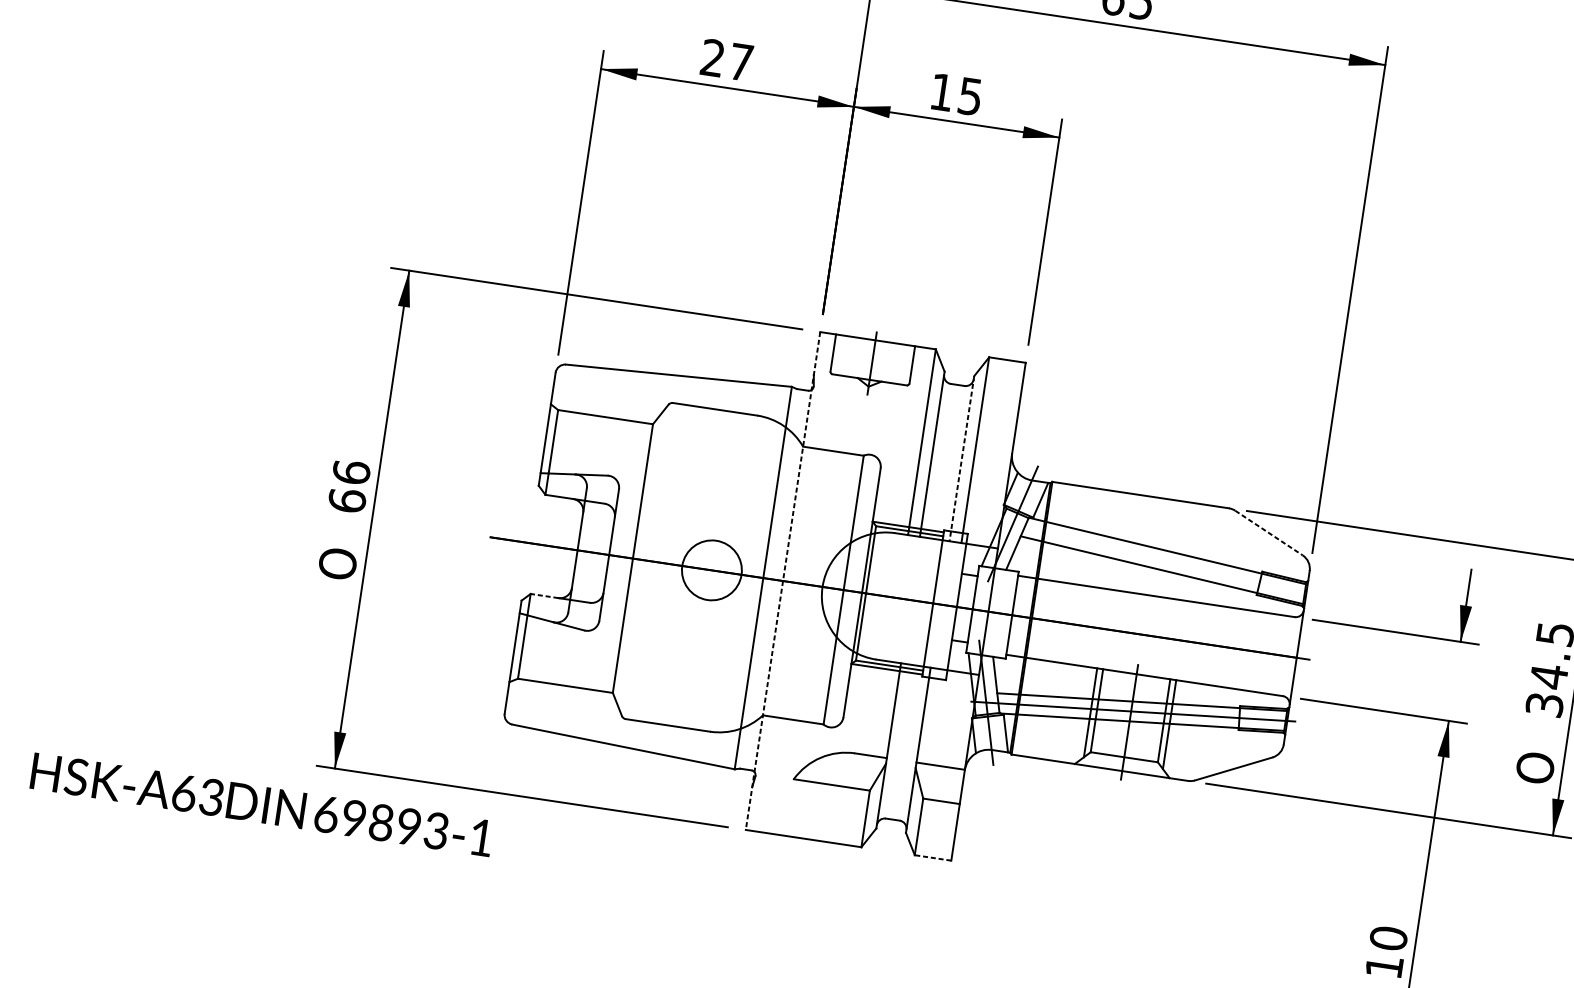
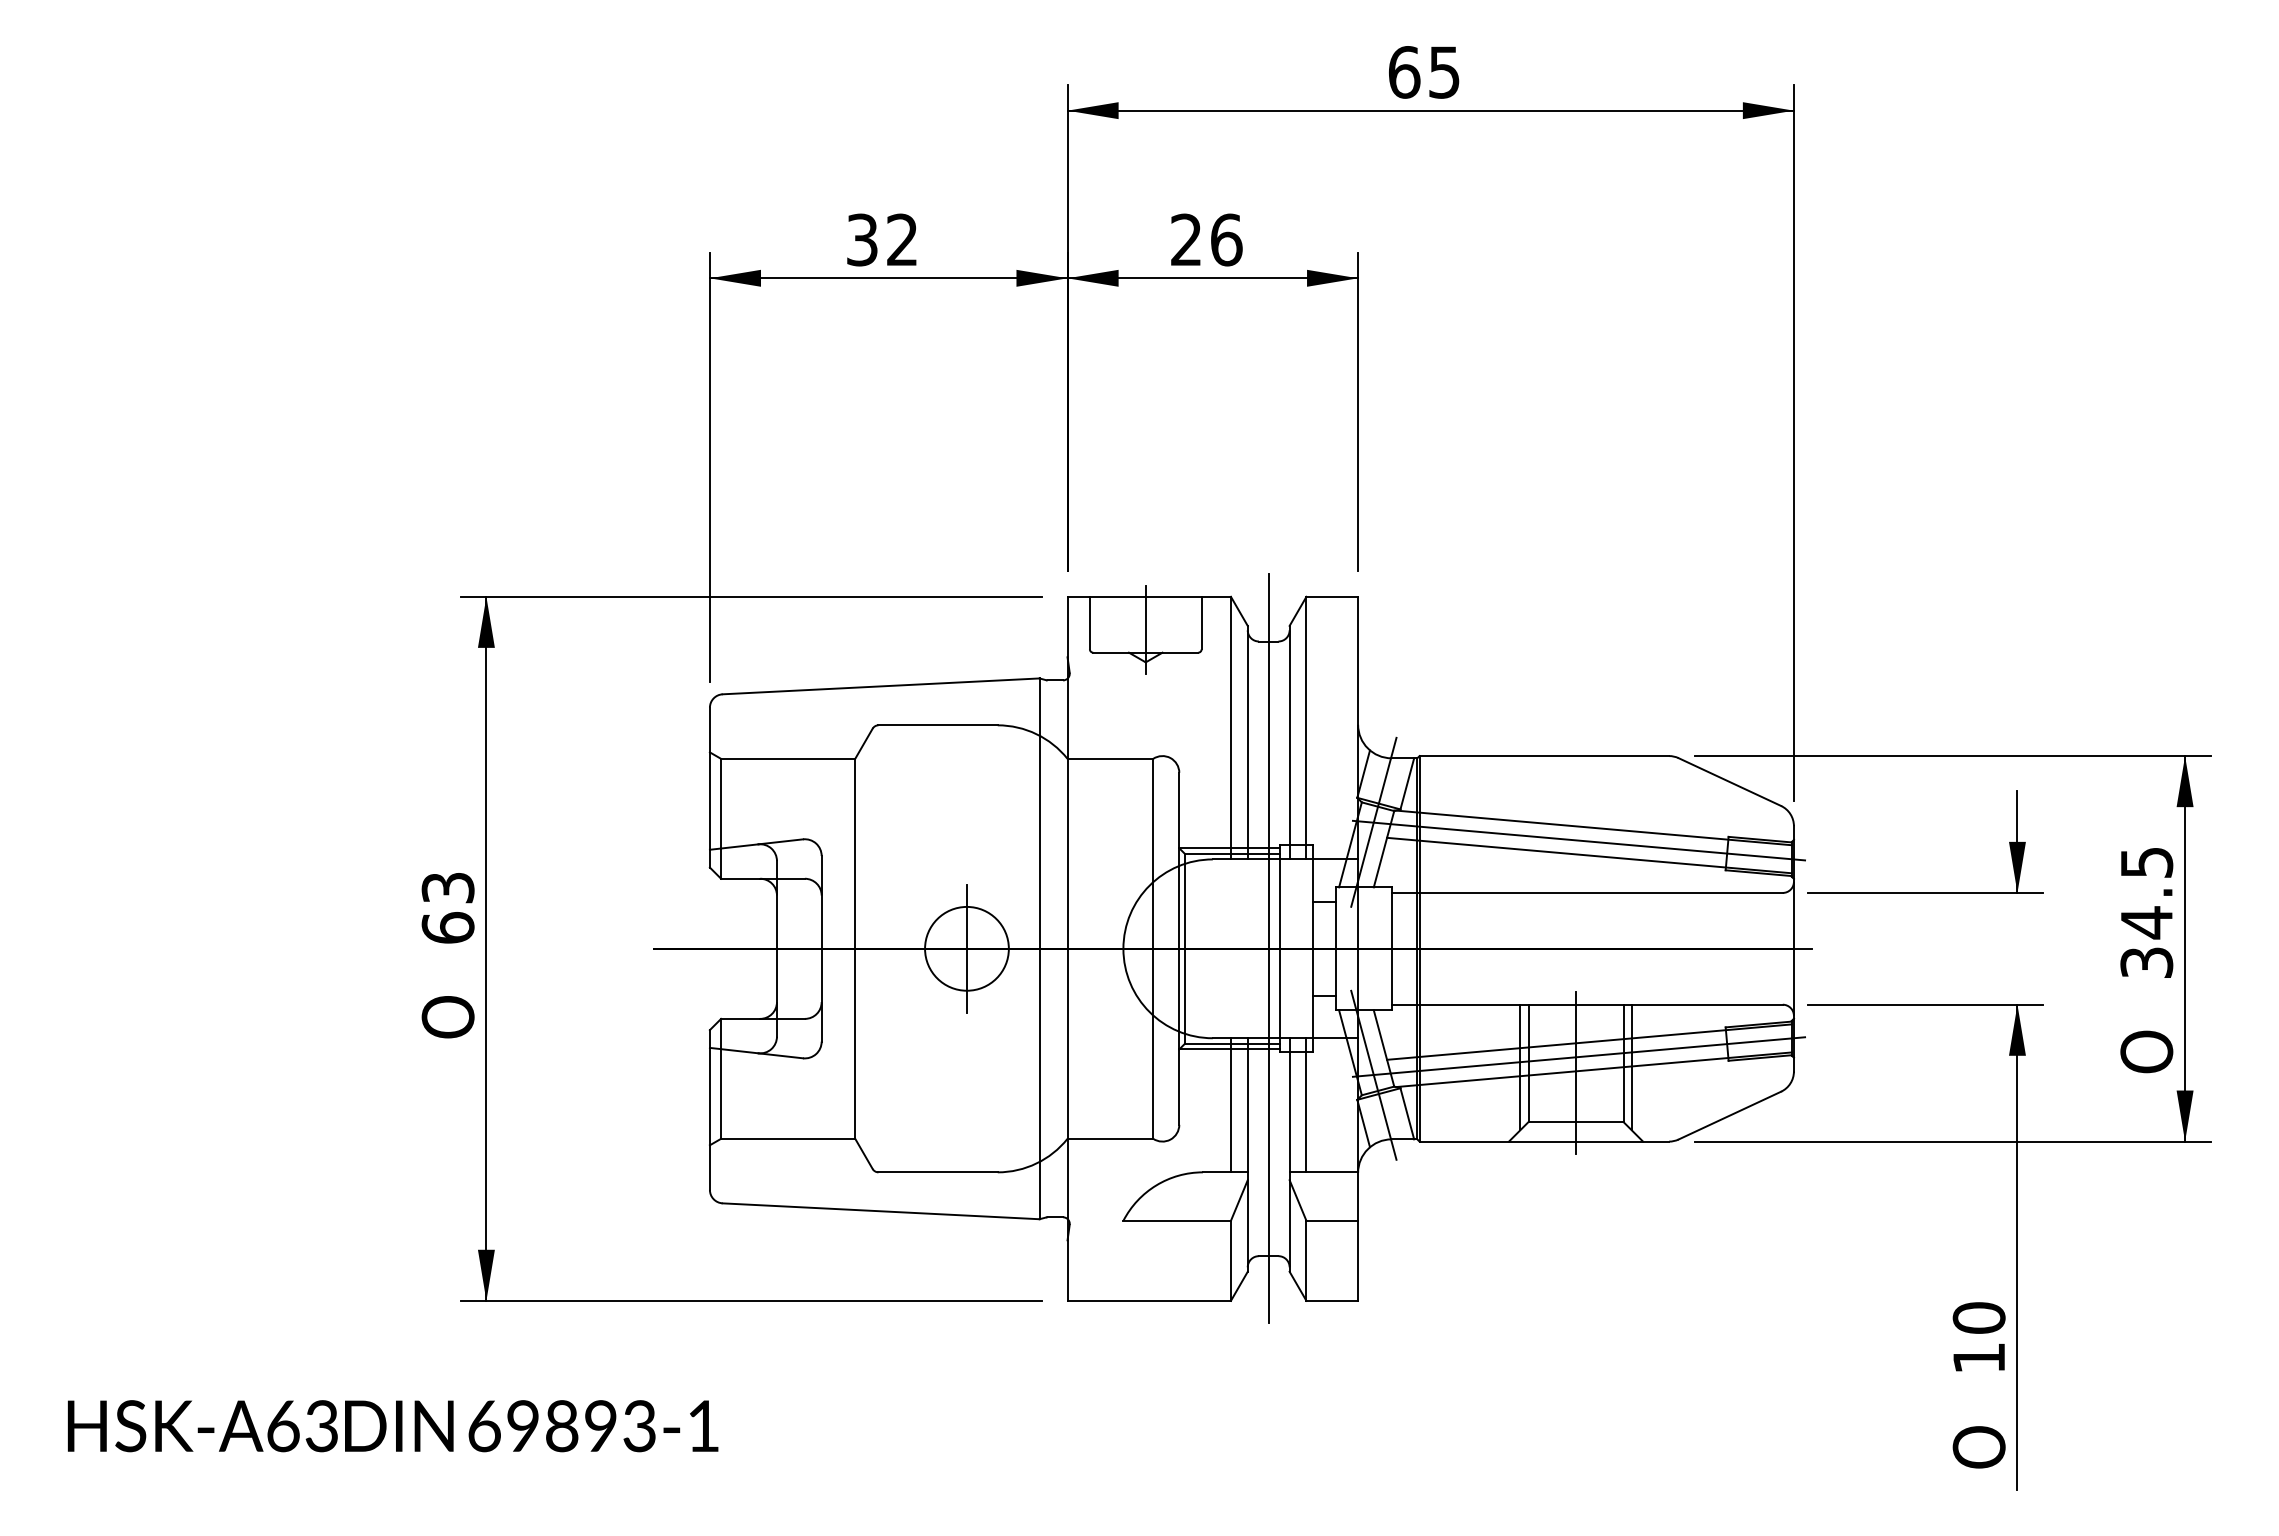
text: (727, 59) -> (882, 239), 27 -> 32
text: (956, 94) -> (1206, 239), 15 -> 26
line: (961, 458) -> (1289, 742), dashed -> solid
text: (351, 472) -> (447, 887), 66 -> 63
line: (1268, 533) -> (1729, 782), dashed -> solid
line: (1155, 558) -> (1578, 840), added
line: (711, 570) -> (966, 948), added
line: (782, 581) -> (1067, 949), dashed -> solid
line: (544, 595) -> (740, 1018), dashed -> solid
line: (925, 602) -> (1268, 948), added
line: (881, 709) -> (1230, 1105), added
line: (935, 717) -> (1306, 1105), added
text: (262, 805) -> (393, 1426), moved
line: (933, 857) -> (1332, 1300), dashed -> solid

